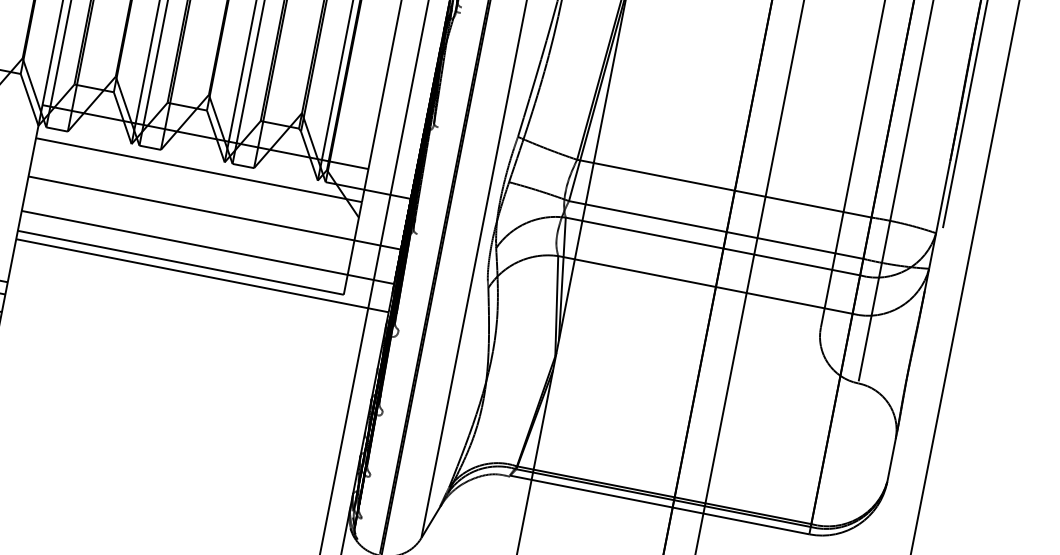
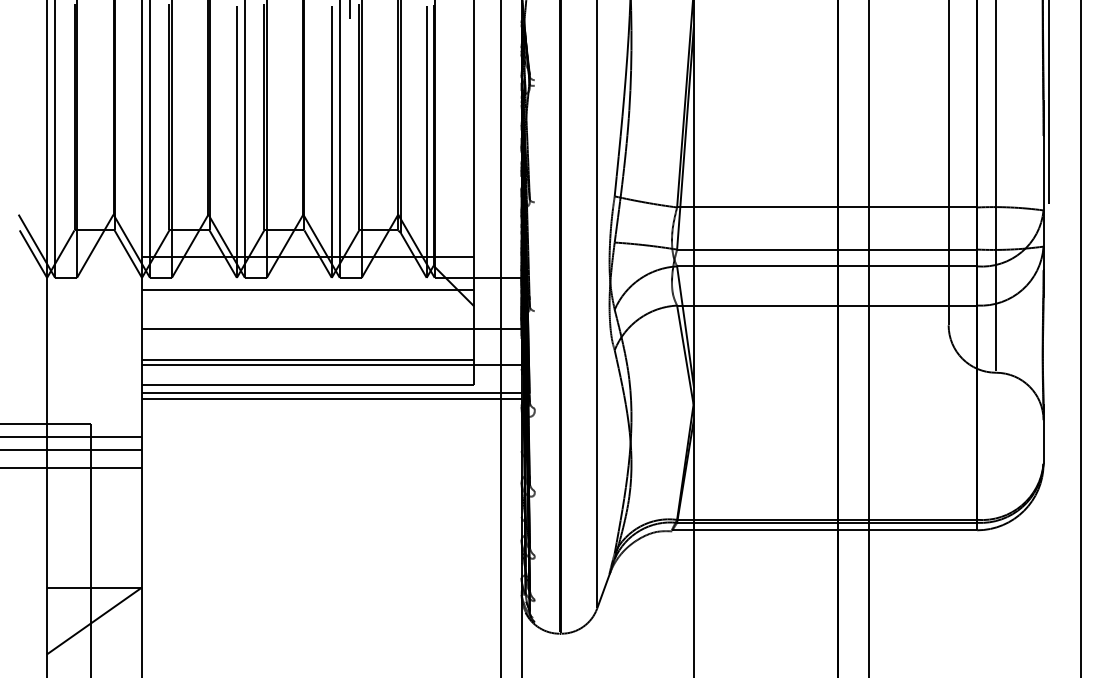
line: (186, 238) -> (308, 359), added
line: (201, 280) -> (331, 398), added

